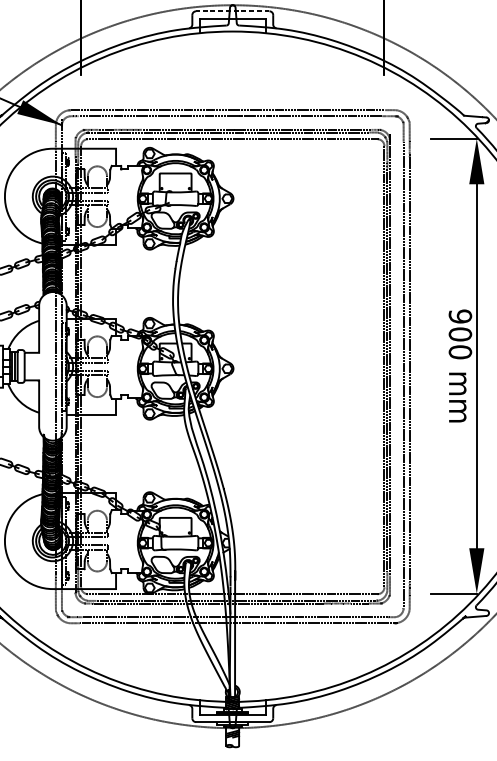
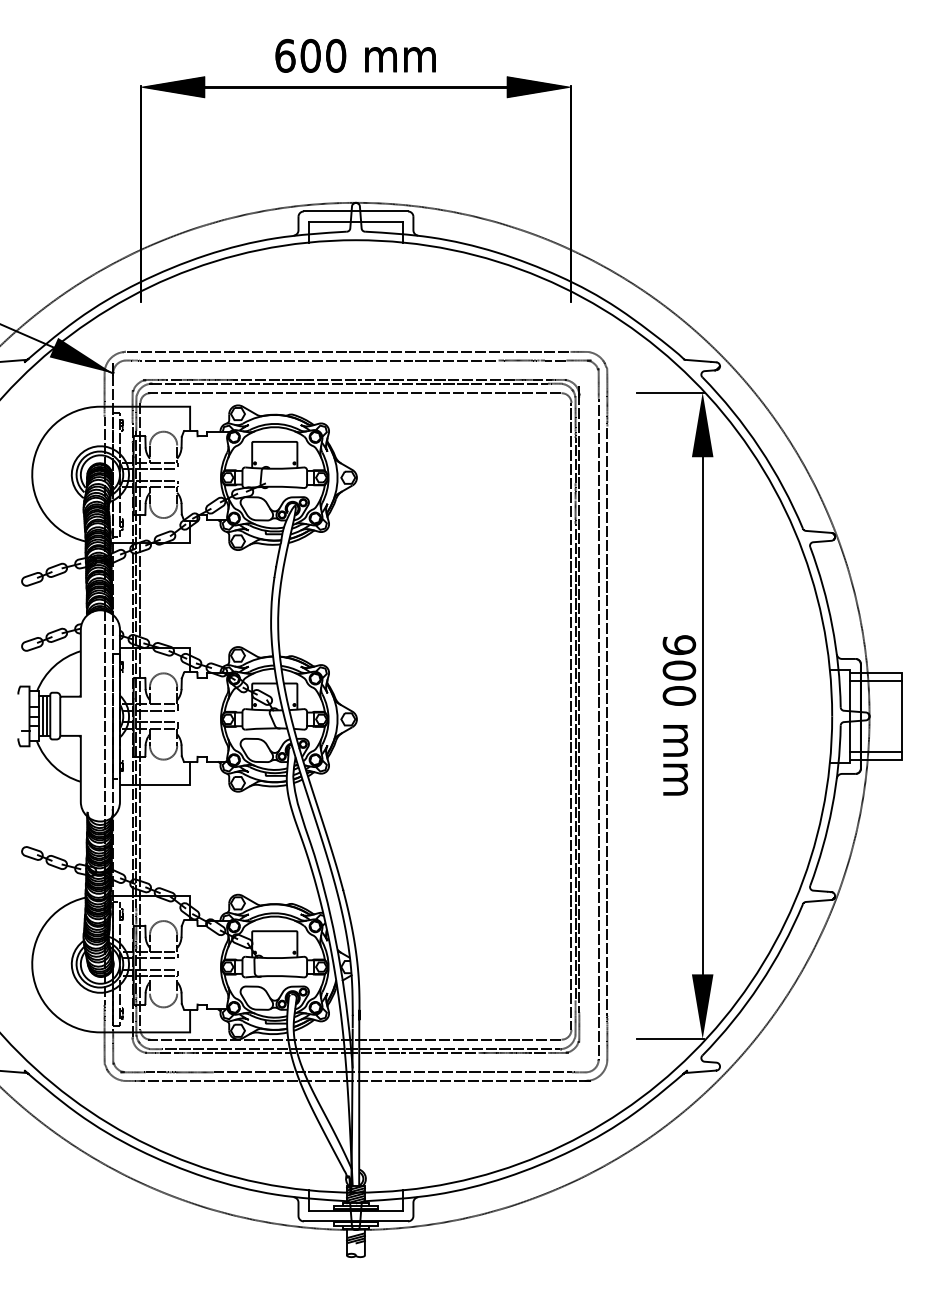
line: (232, 11) -> (355, 211), dashed -> solid

